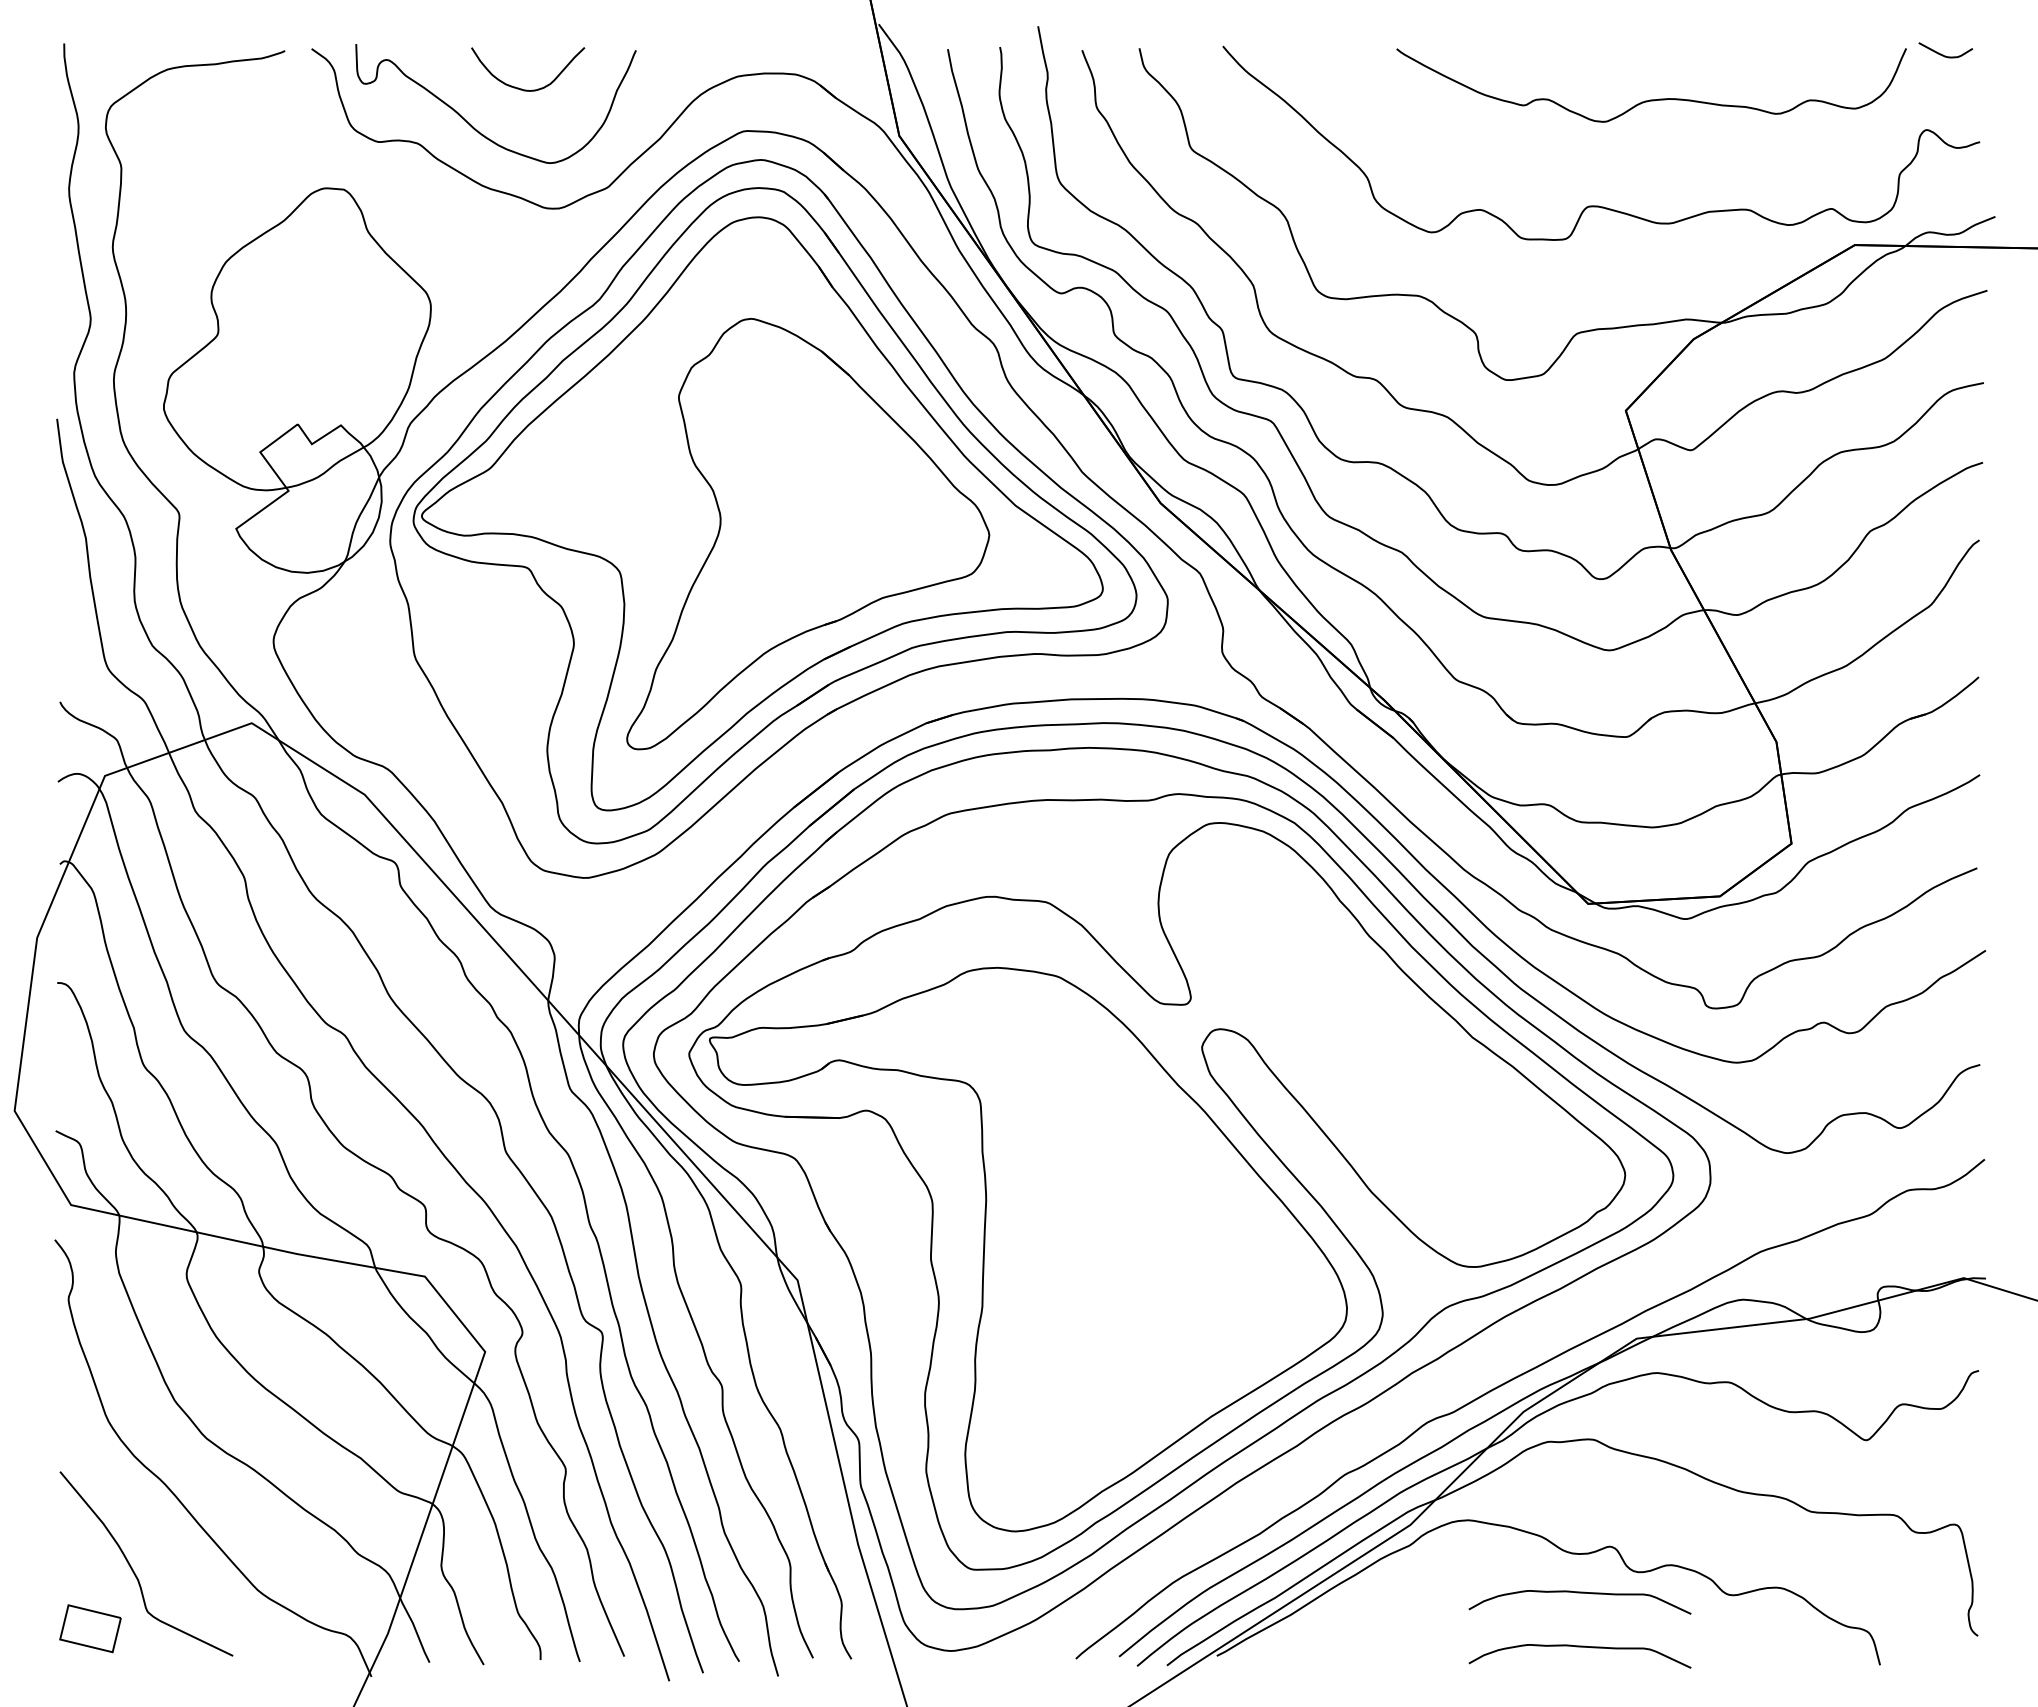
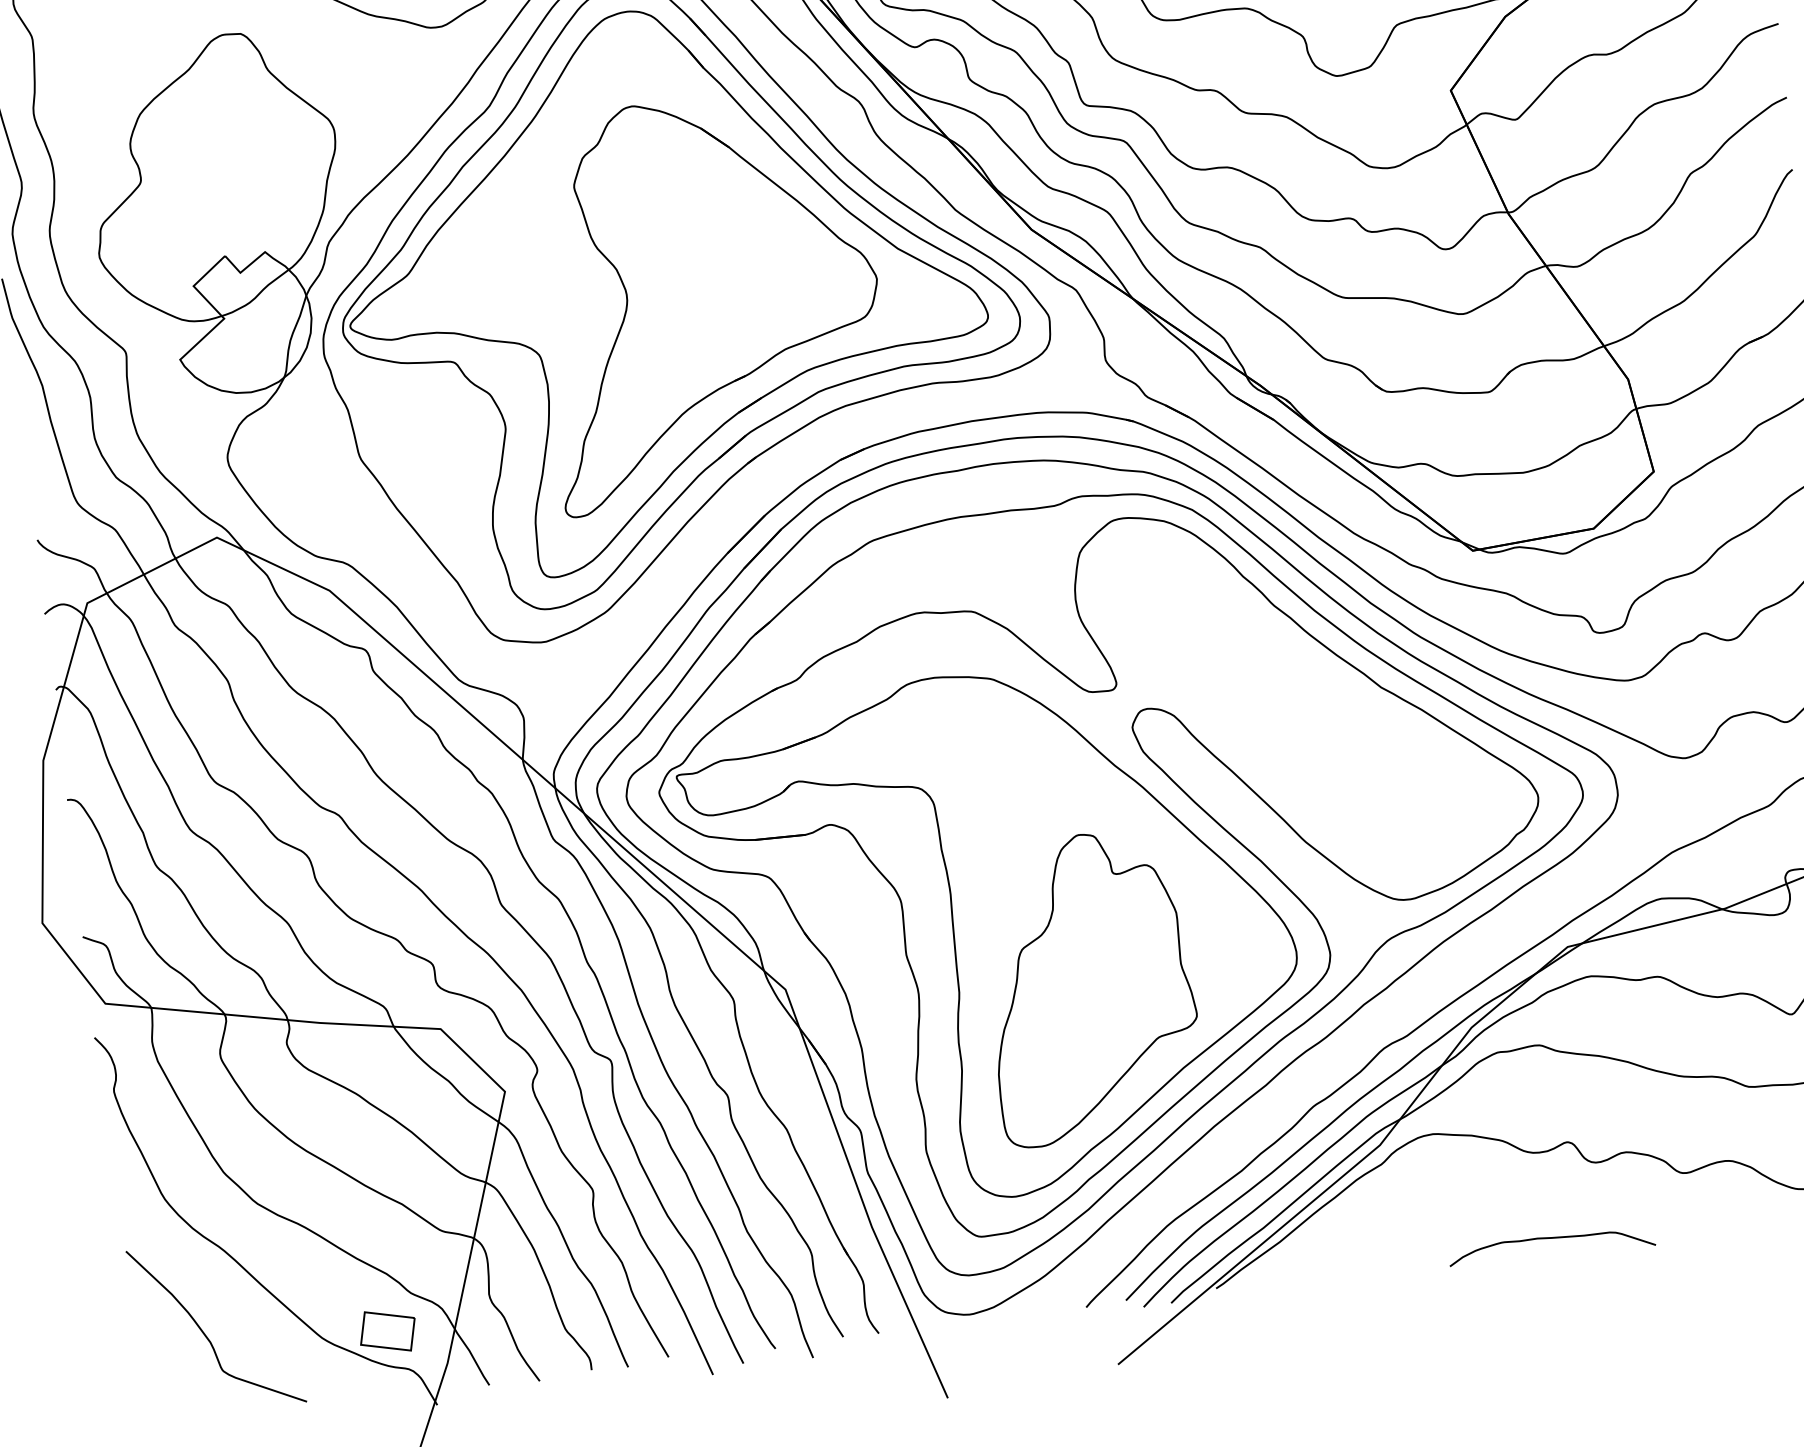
part: (1122, 1317) -> (1090, 986), added
curve: (1579, 1593) -> (1544, 1189), removed
part: (90, 1628) -> (387, 1331), moved

